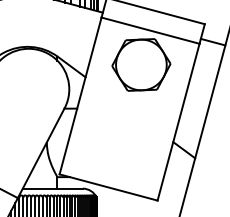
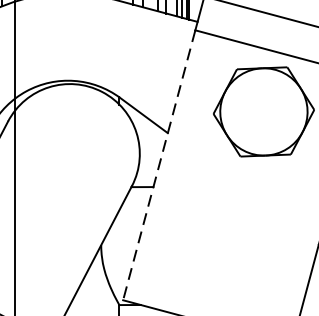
line: (80, 96) -> (159, 166), solid -> dashed

